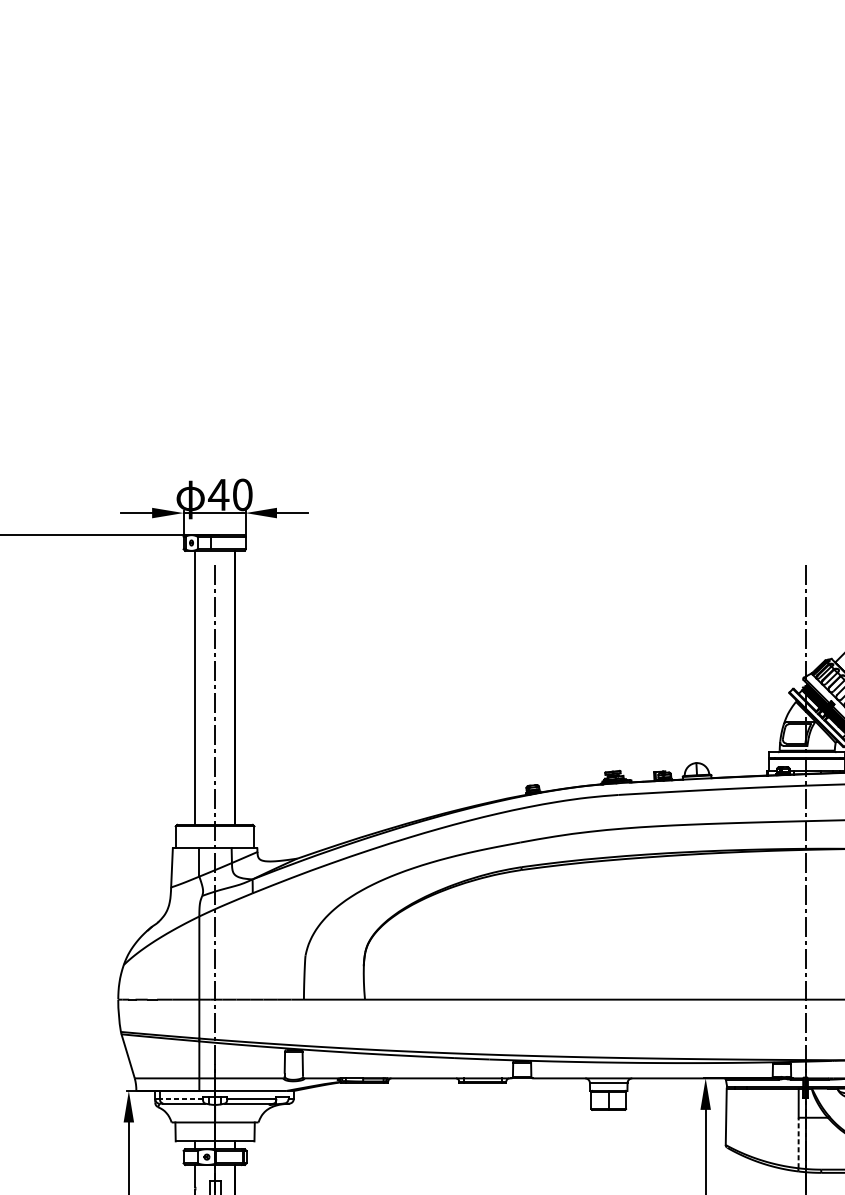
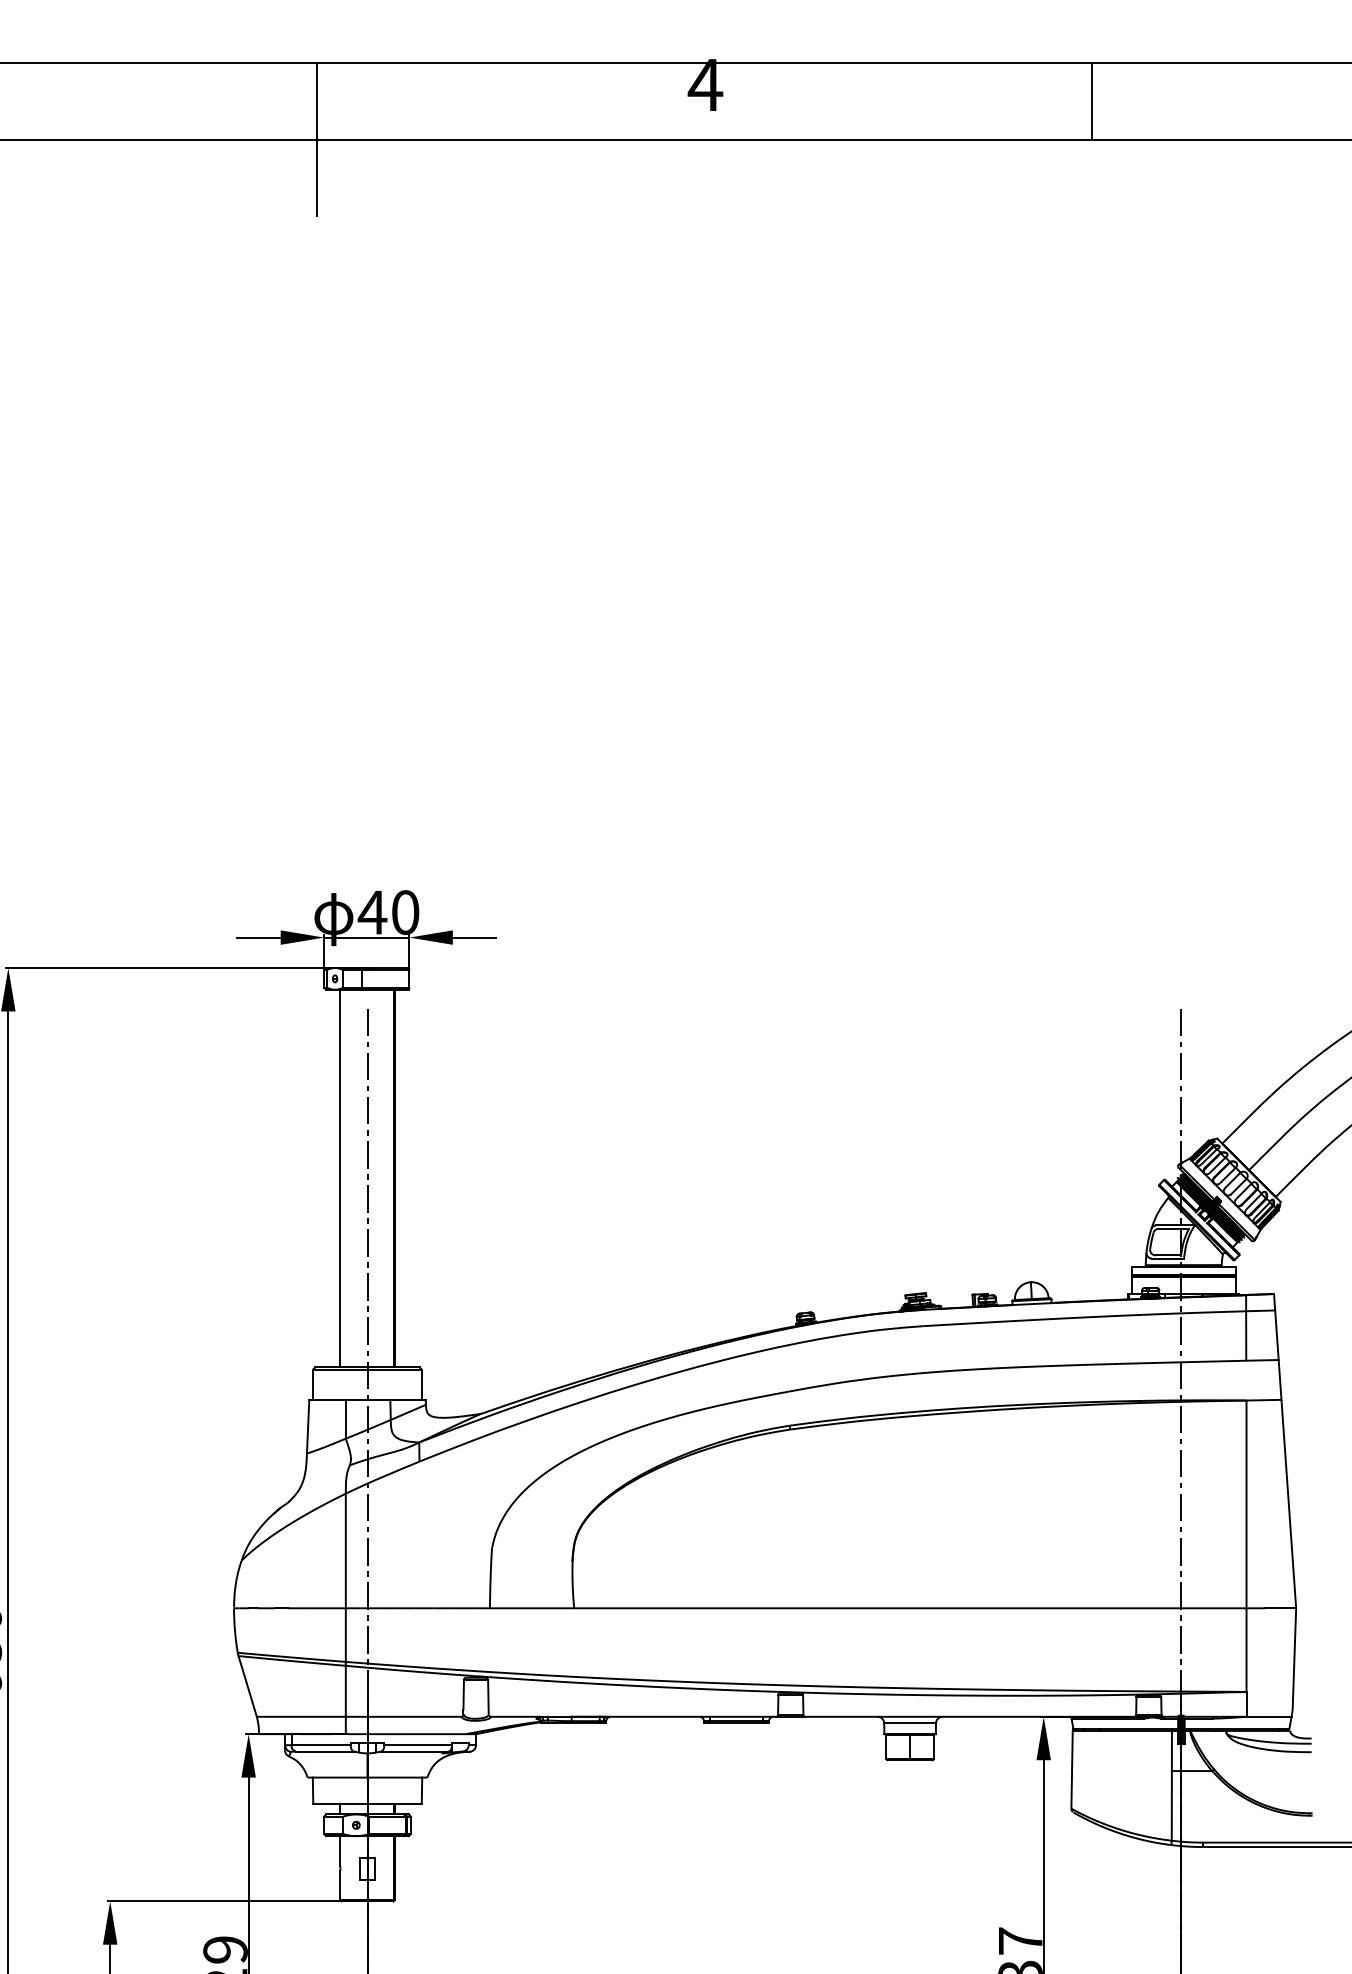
line: (181, 1099) -> (321, 1745), dashed -> solid
line: (798, 1142) -> (1171, 1805), dashed -> solid

